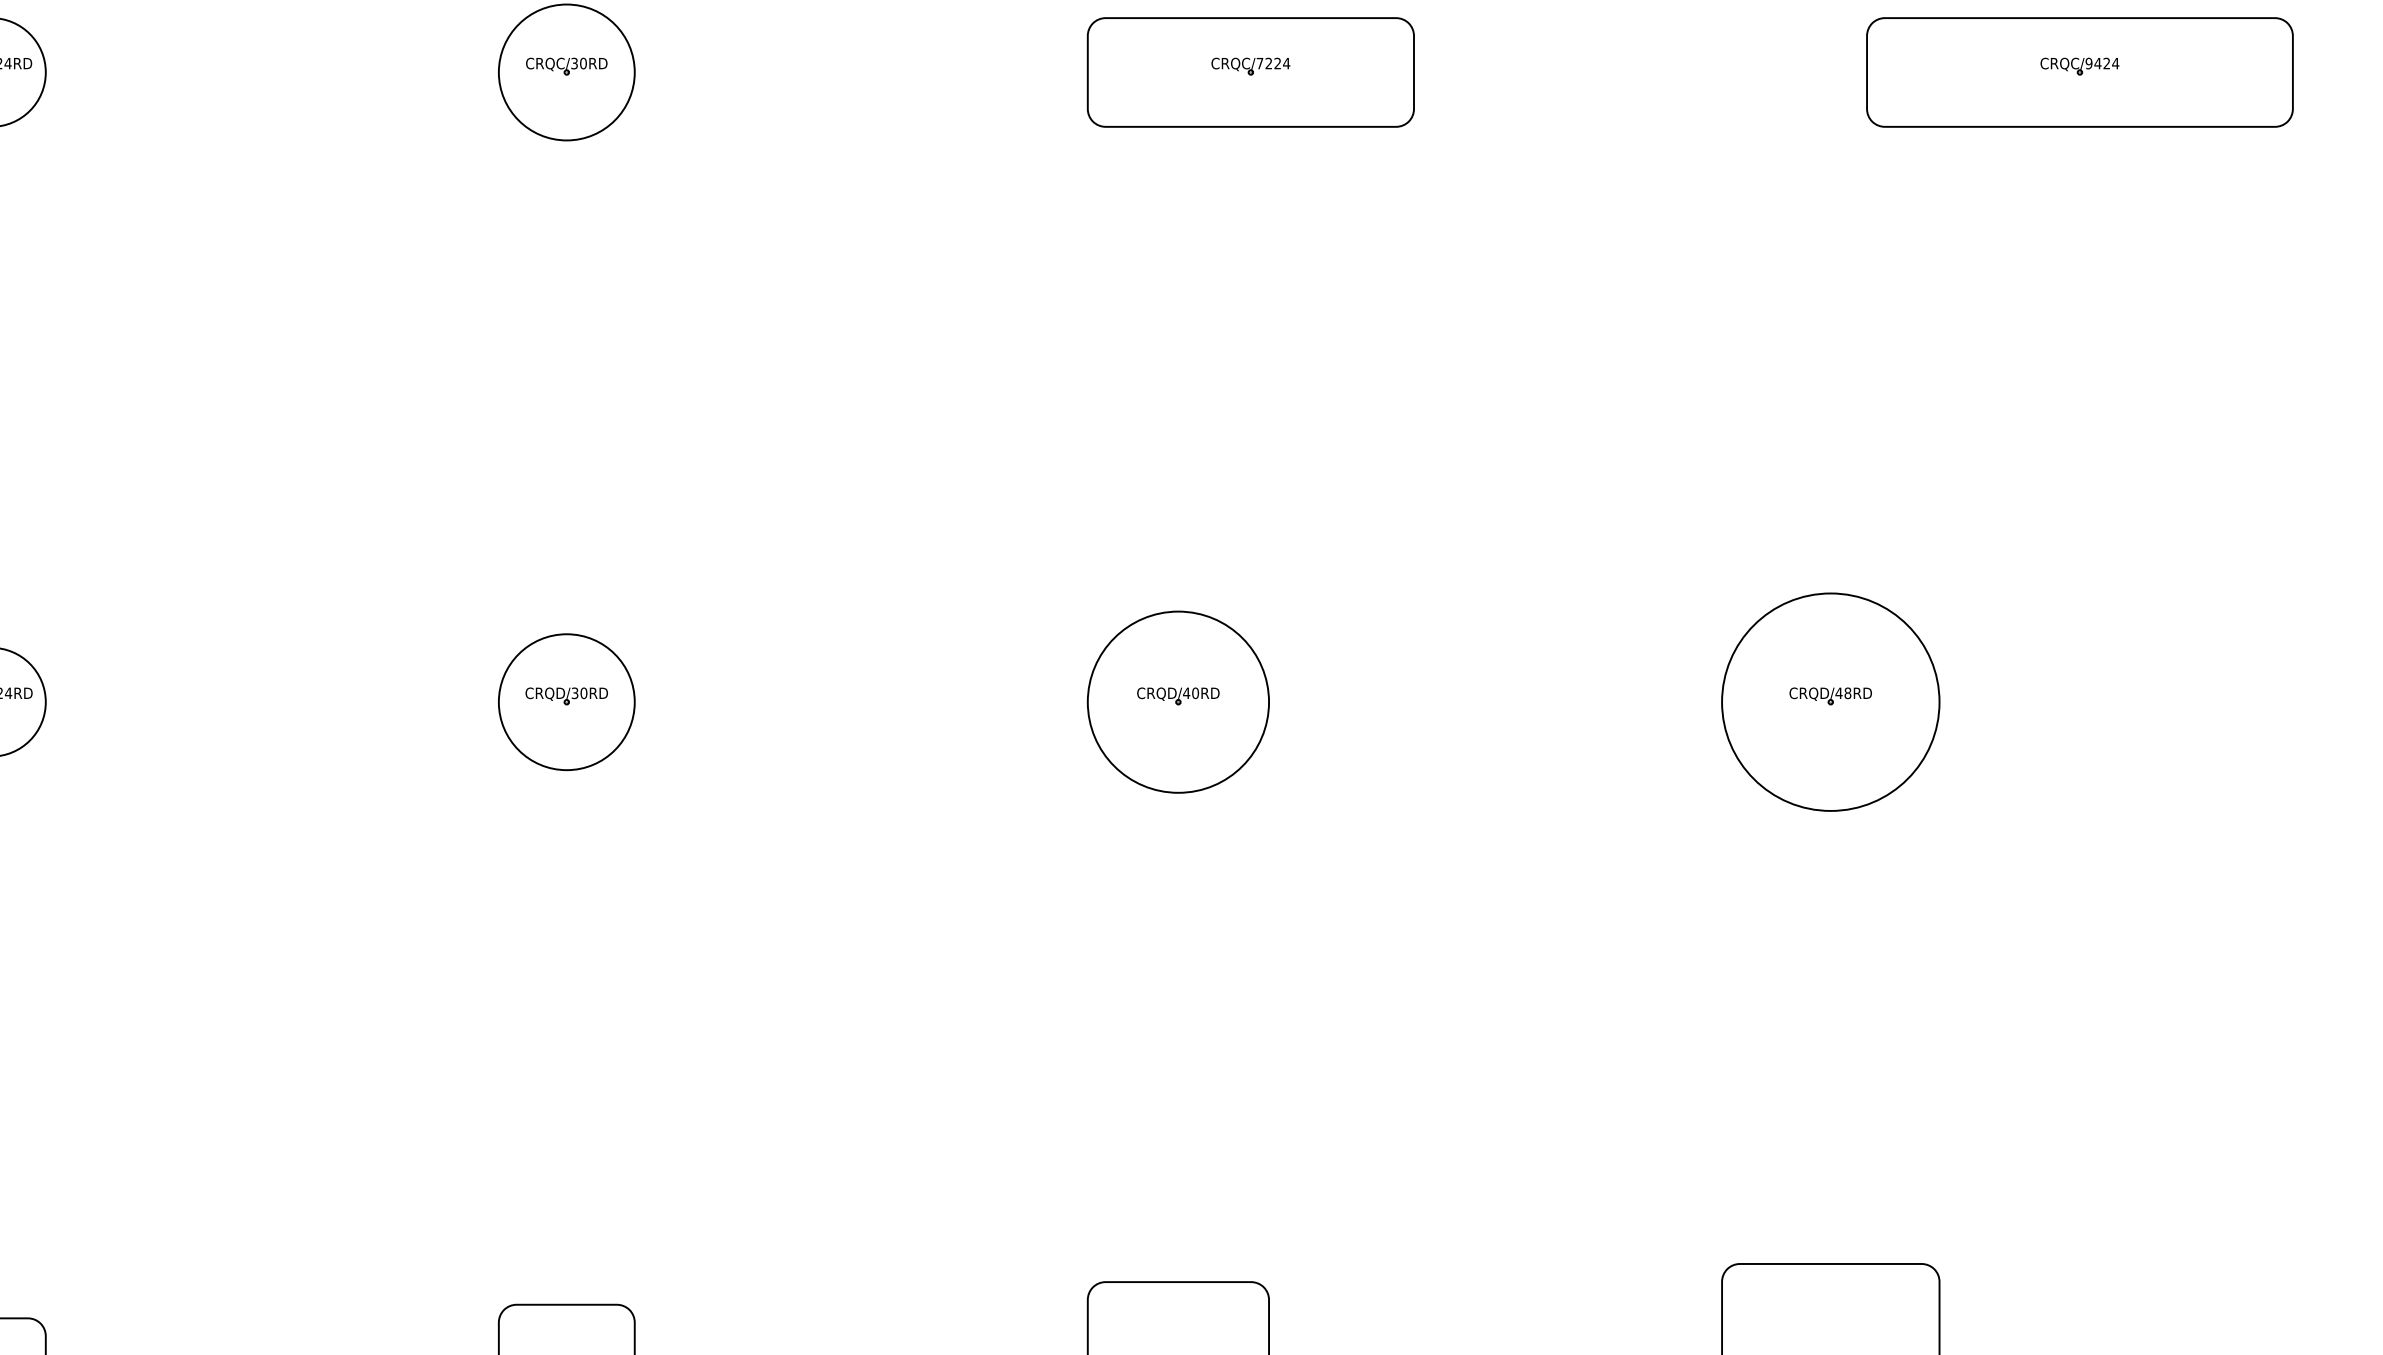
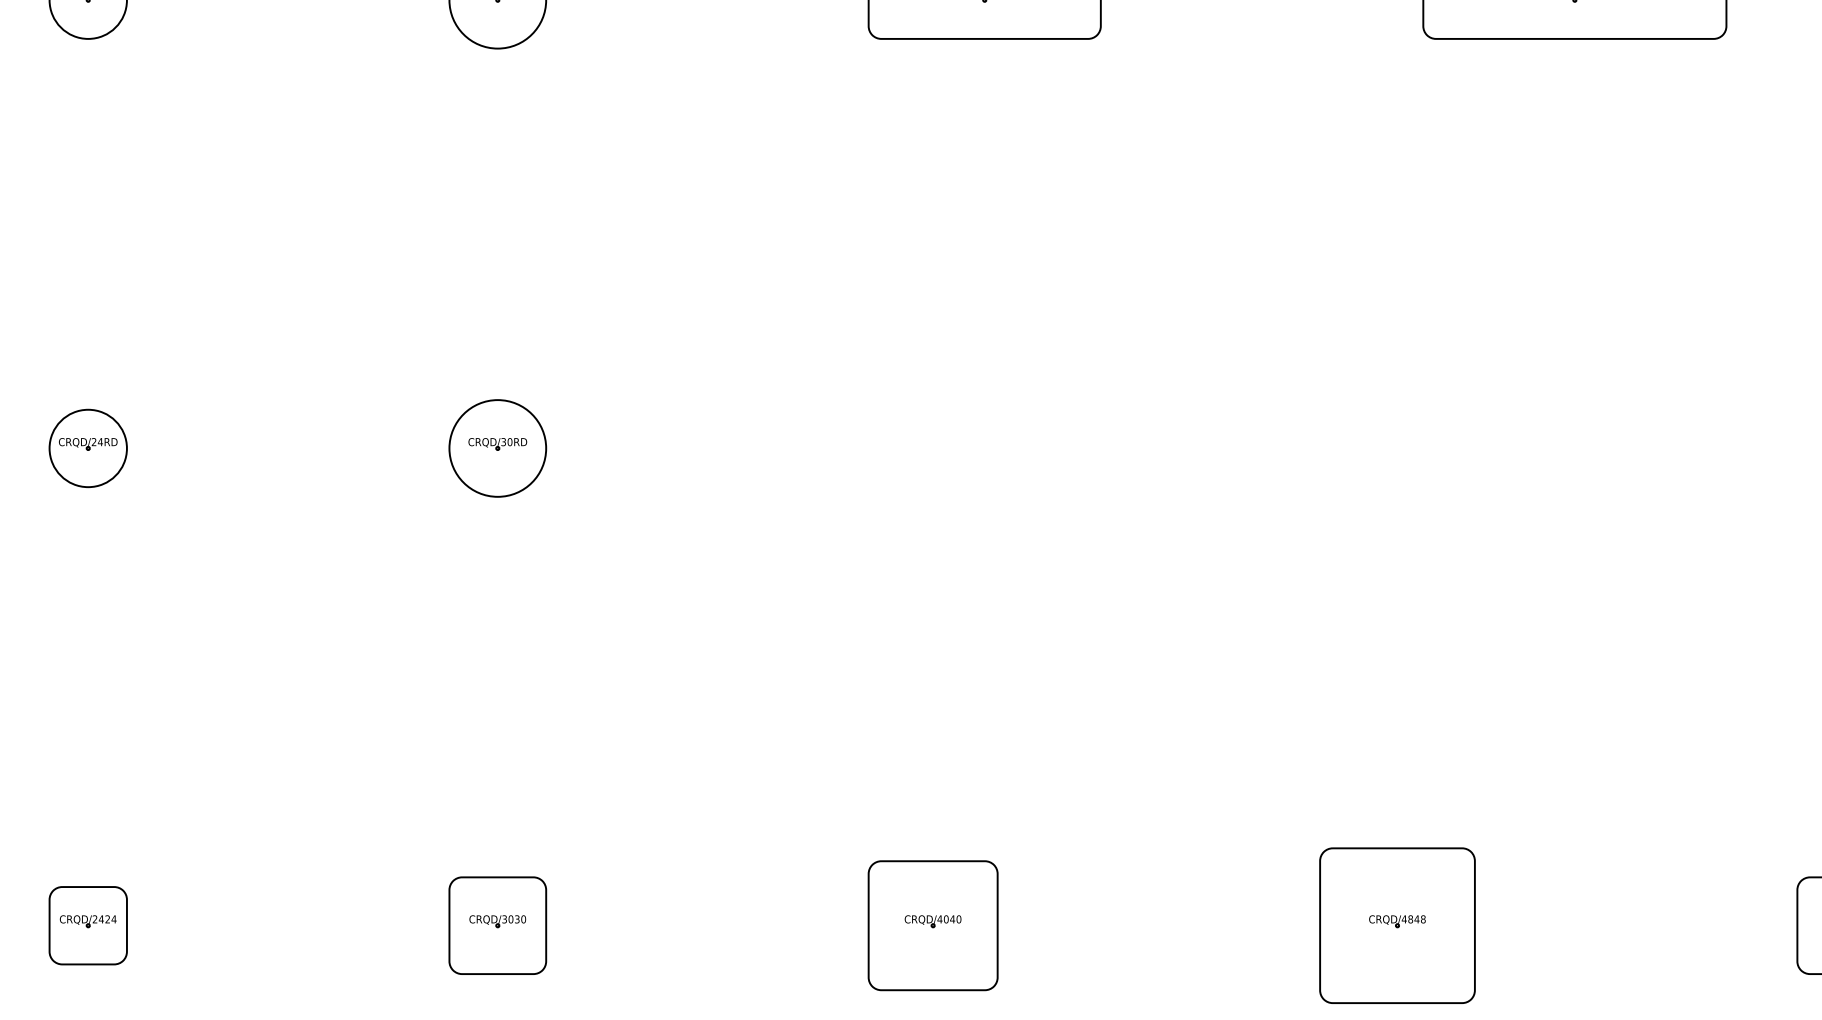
part: (1177, 702) -> (932, 448), removed
part: (1830, 702) -> (1397, 448), removed

